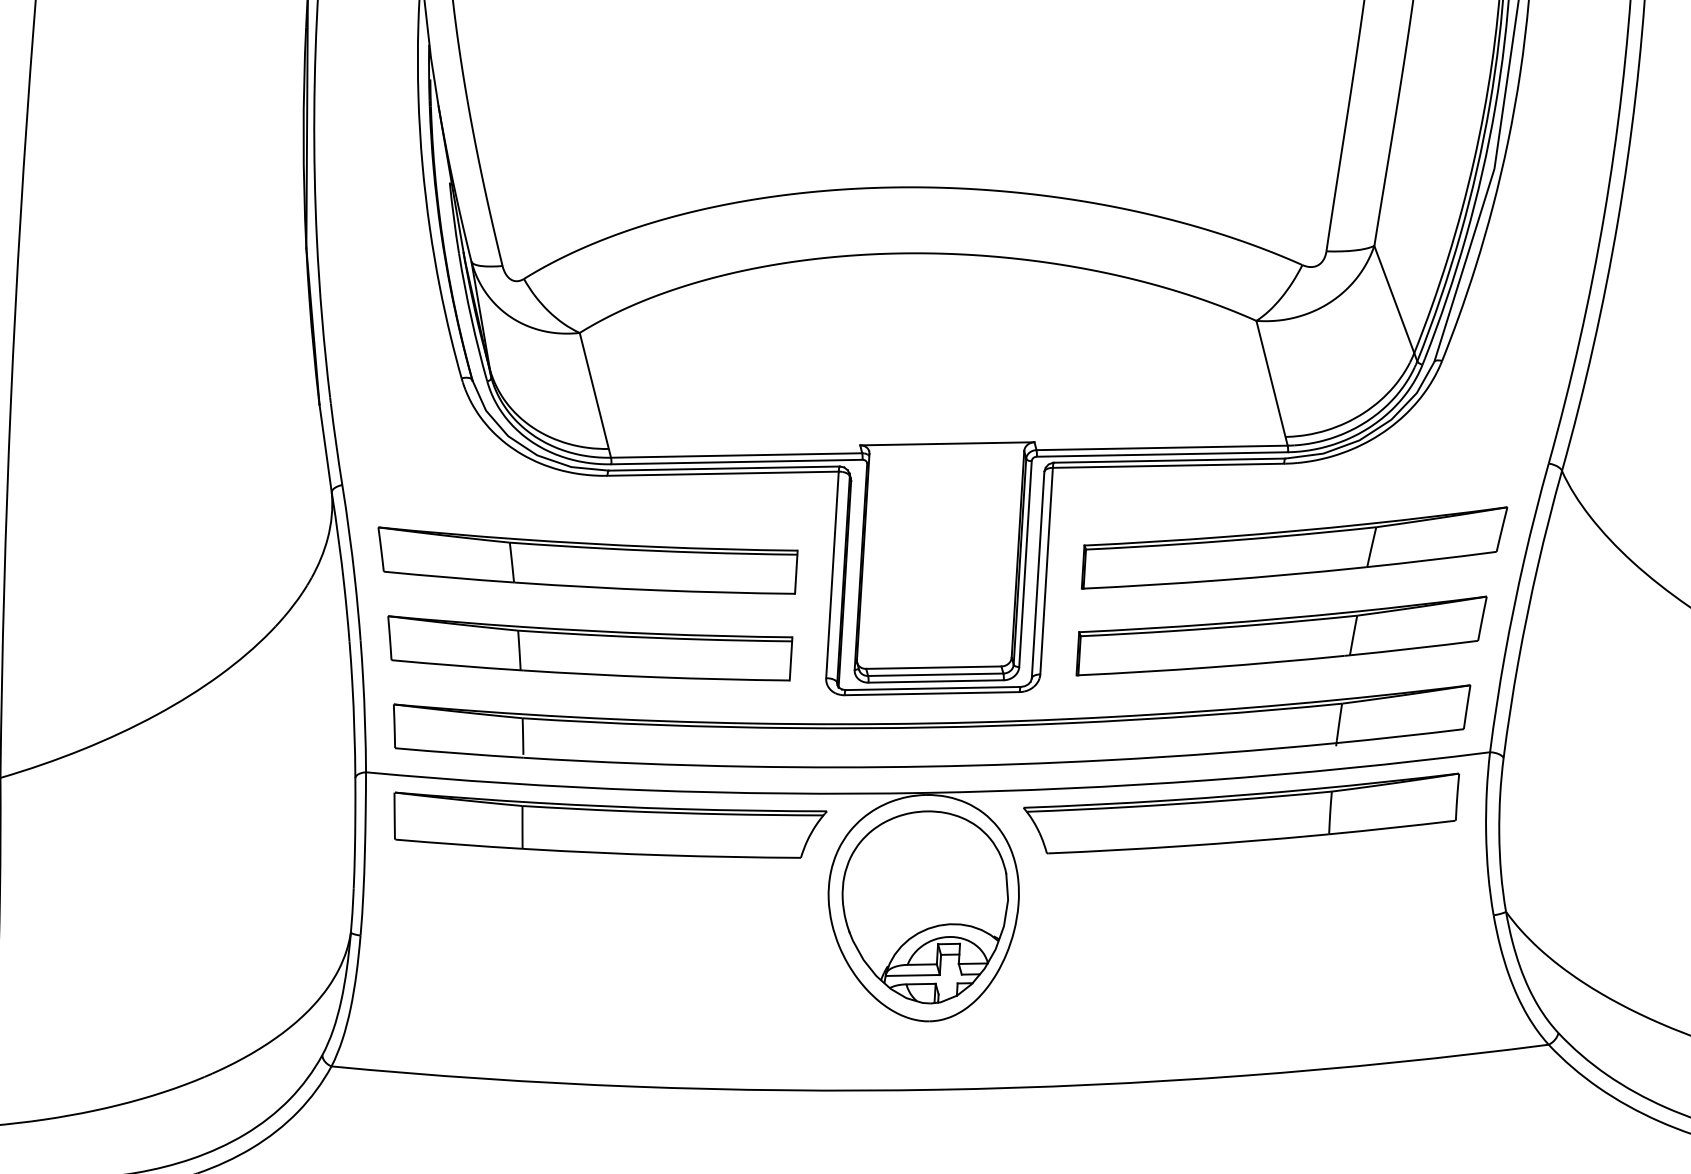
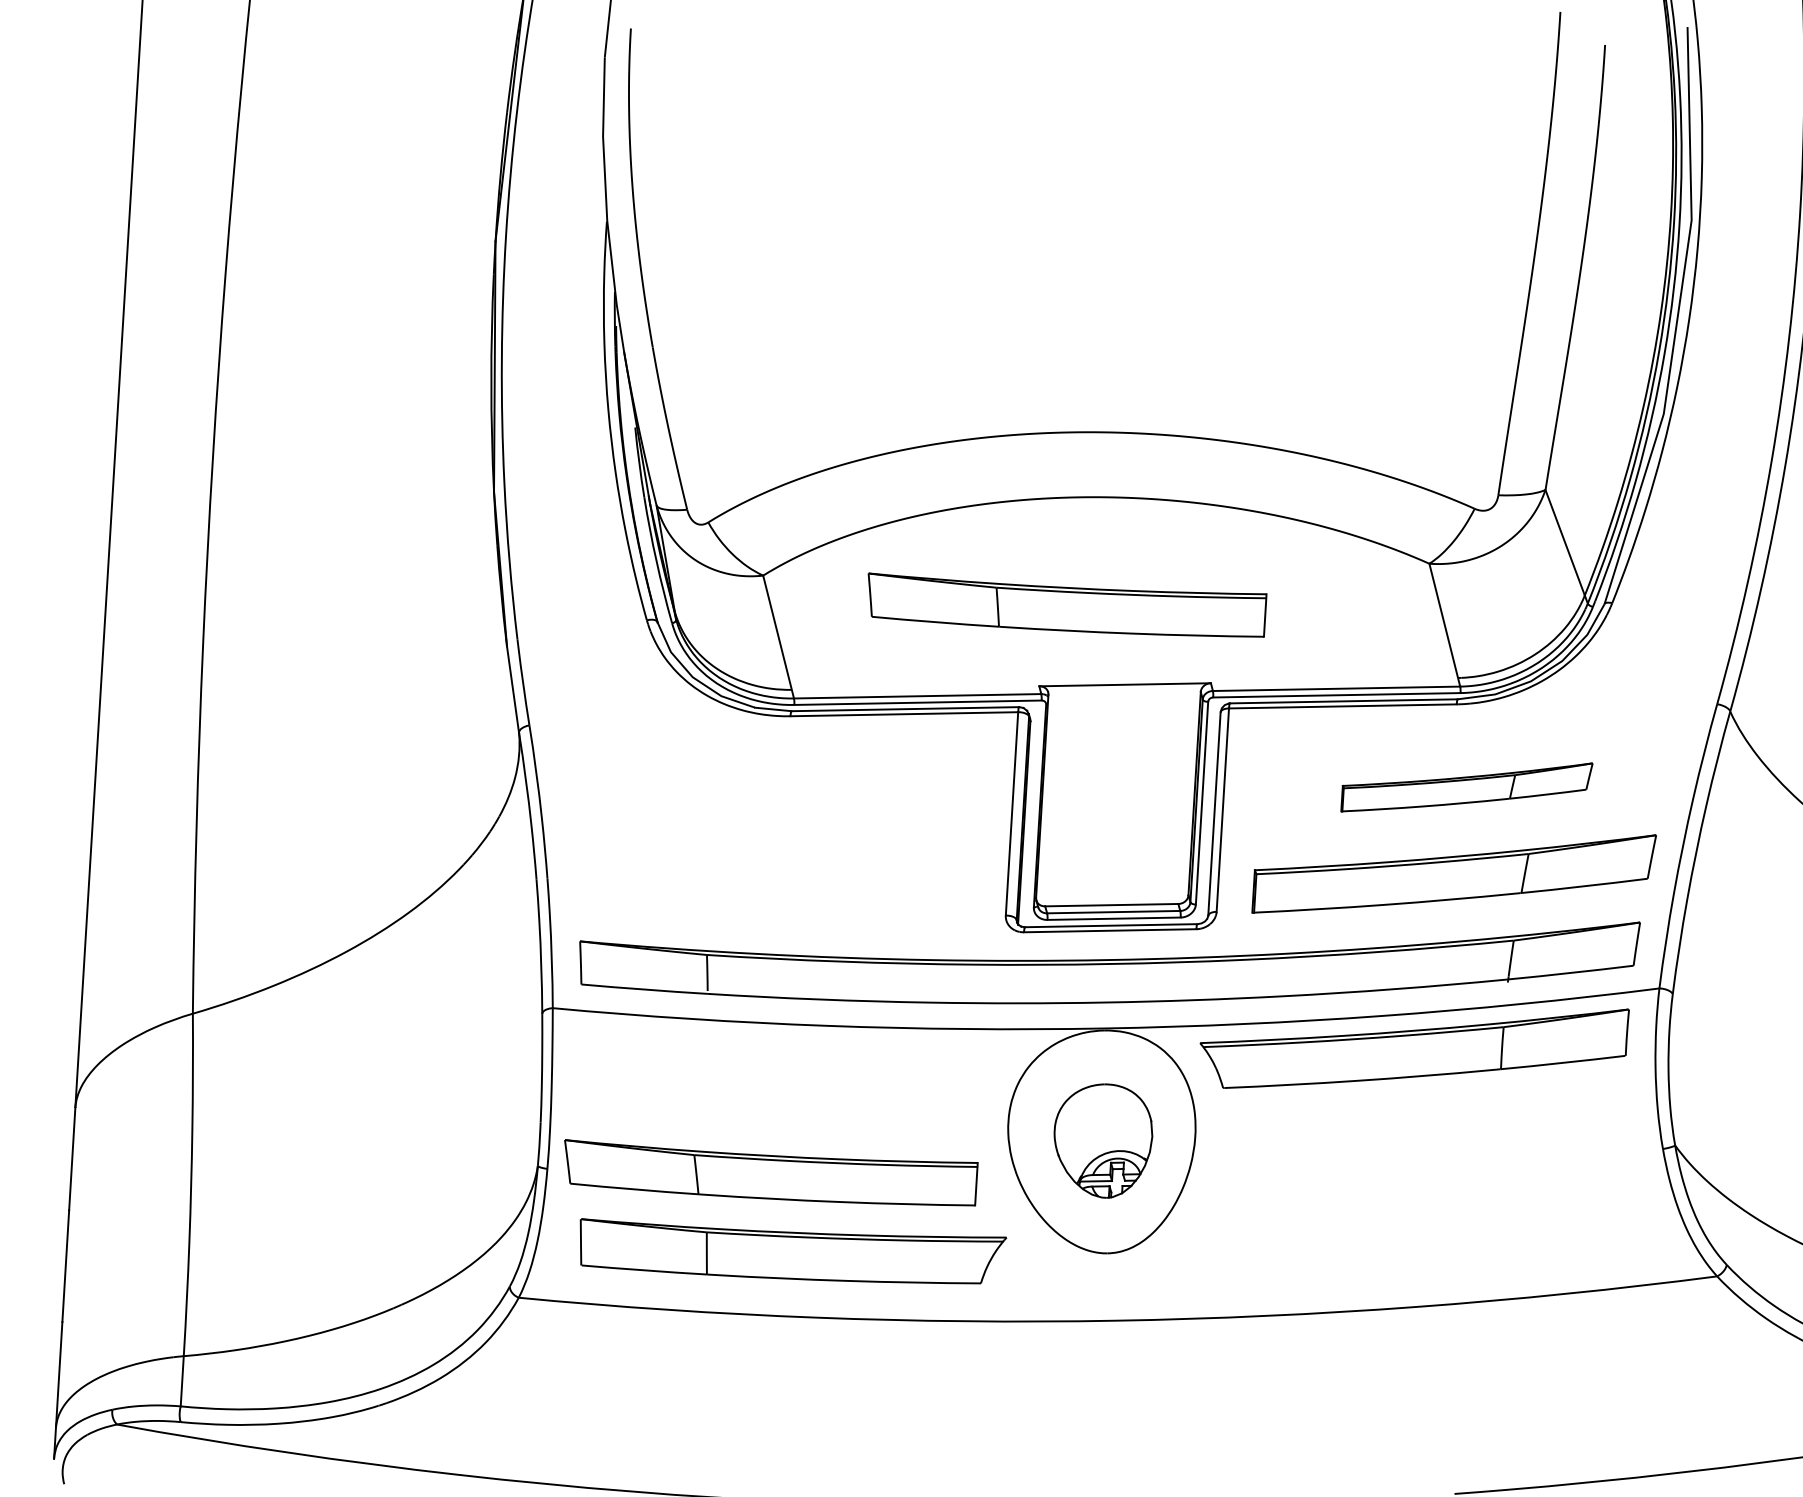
part: (1294, 548) -> (1466, 787), size x0.6
part: (588, 560) -> (771, 1172), moved
part: (590, 647) -> (1067, 604), moved
part: (610, 825) -> (793, 1251), moved
part: (925, 906) -> (1103, 1140), size x0.6

